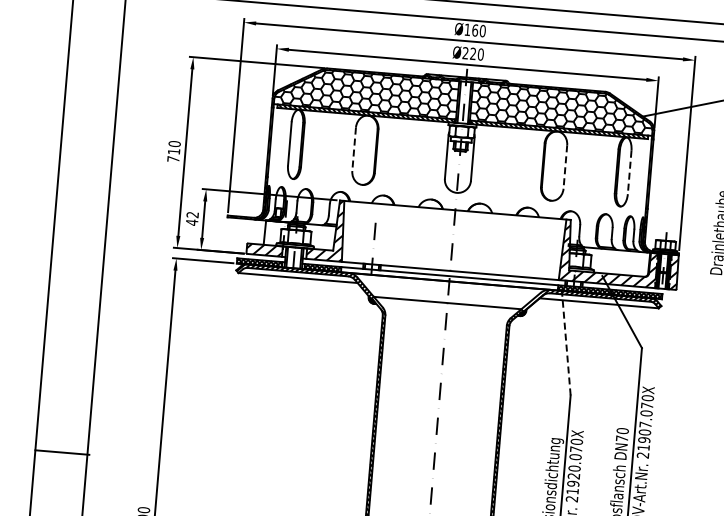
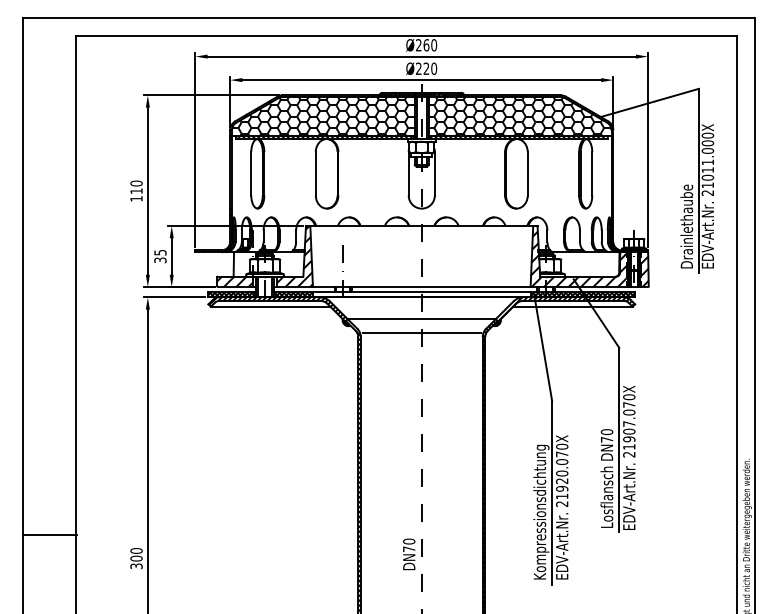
text: (467, 30) -> (418, 45), Ø160 -> Ø260
line: (353, 148) -> (315, 173), dashed -> solid
text: (173, 158) -> (136, 198), 710 -> 110
line: (565, 166) -> (527, 173), dashed -> solid
line: (629, 172) -> (592, 173), dashed -> solid
text: (192, 218) -> (160, 256), 42 -> 35
line: (446, 316) -> (421, 332), added
line: (566, 340) -> (543, 346), dashed -> solid
line: (62, 452) -> (50, 535), moved

